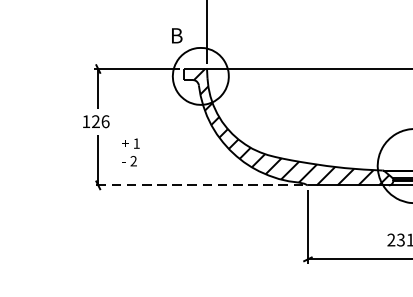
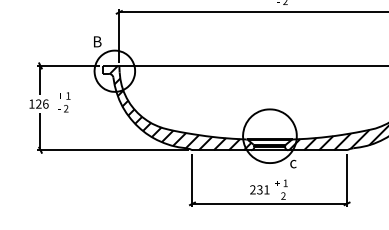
text: (131, 152) -> (64, 102), moved
line: (198, 185) -> (113, 150), dashed -> solid

